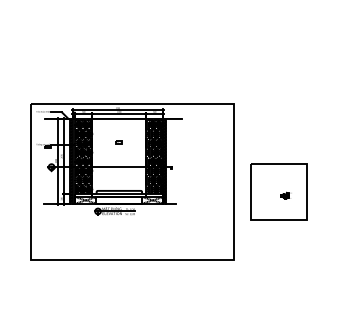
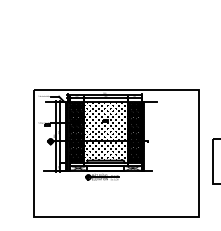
hatch: (119, 156) -> (105, 132), added

